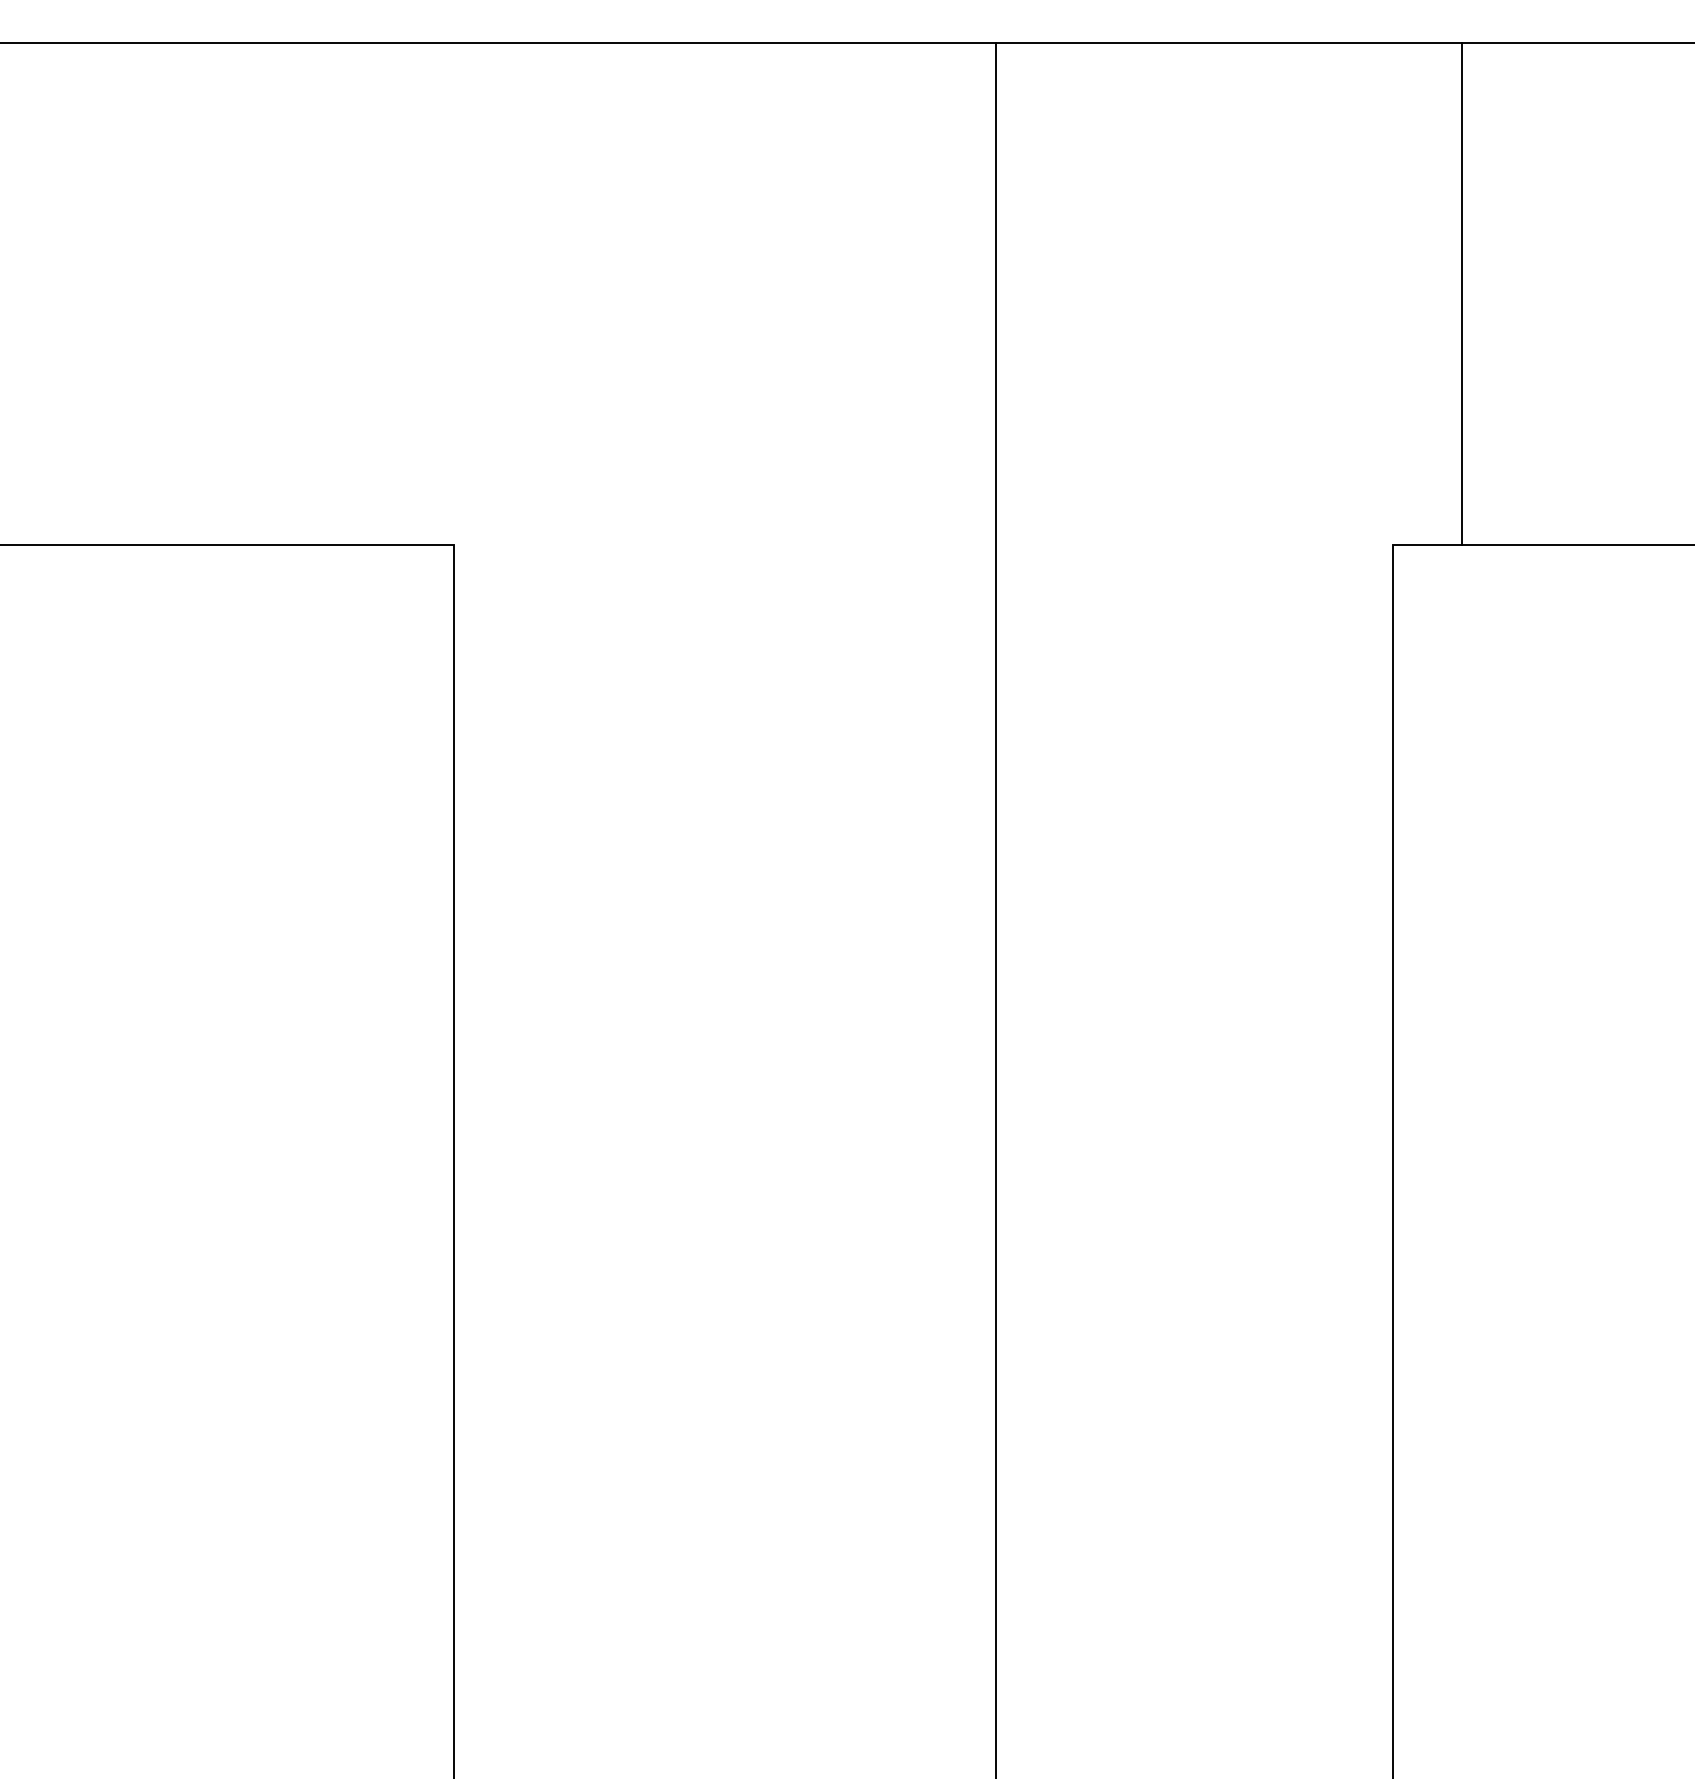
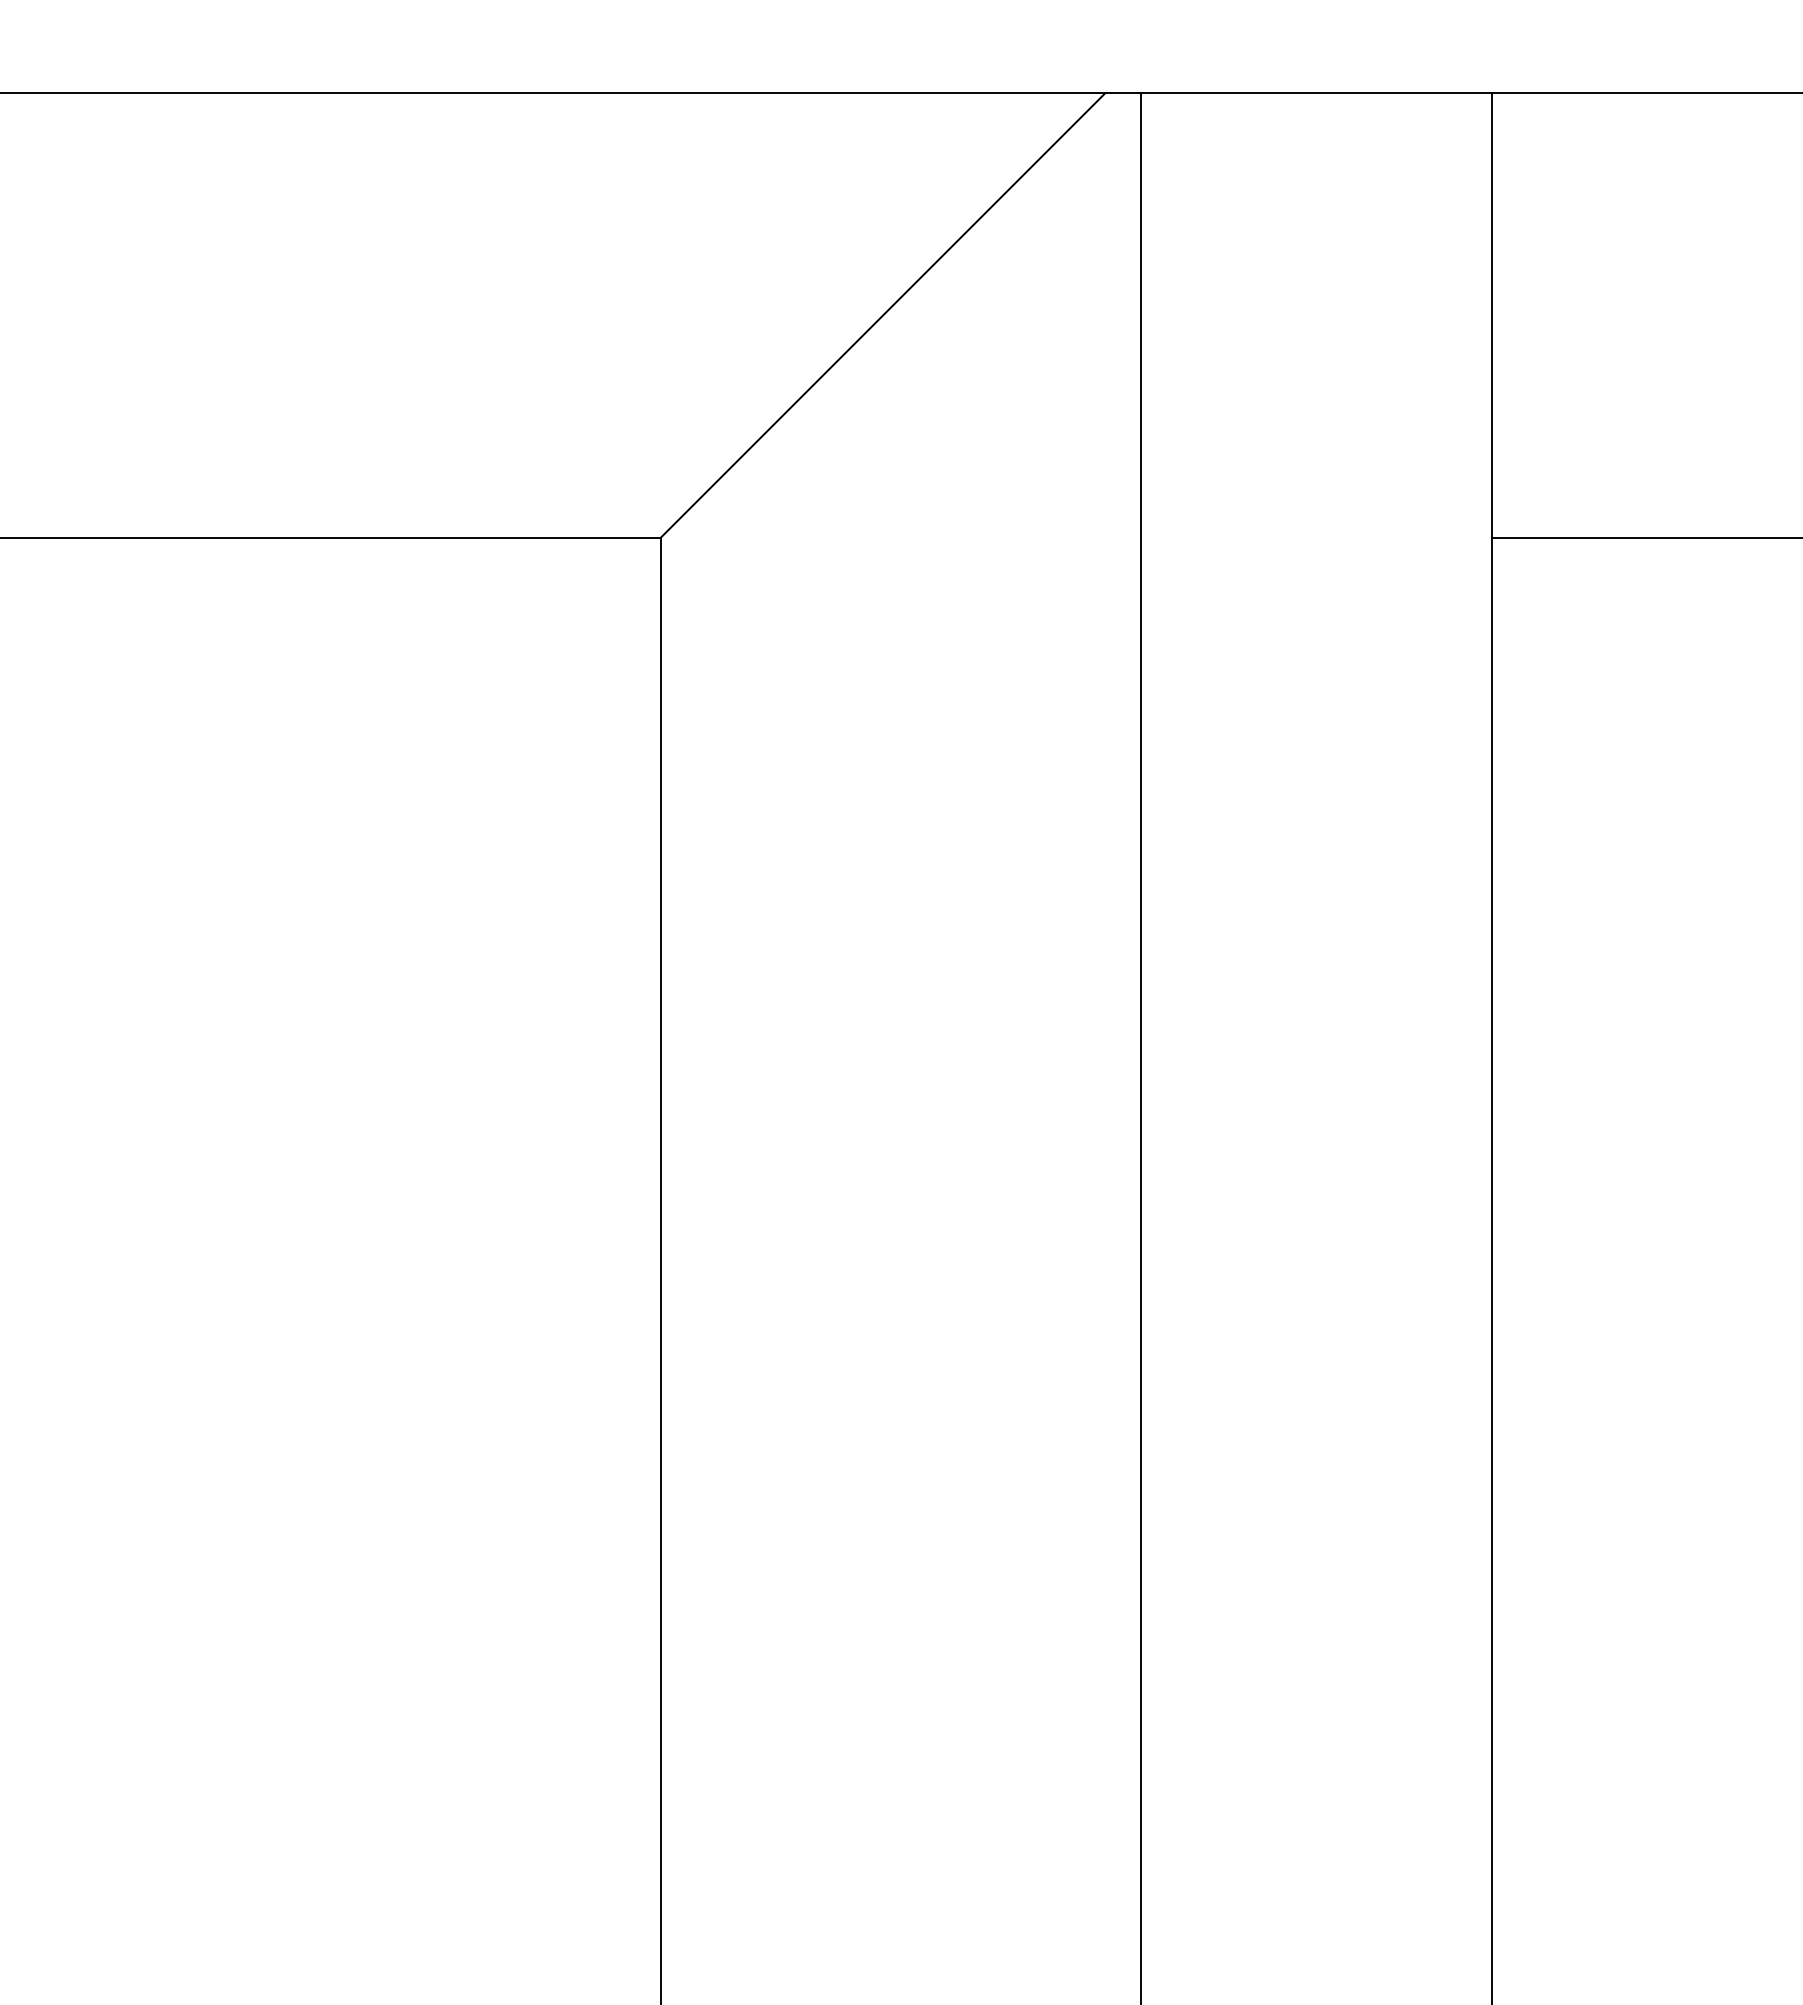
line: (703, 294) -> (882, 315), added
line: (1461, 294) -> (1492, 315), moved

